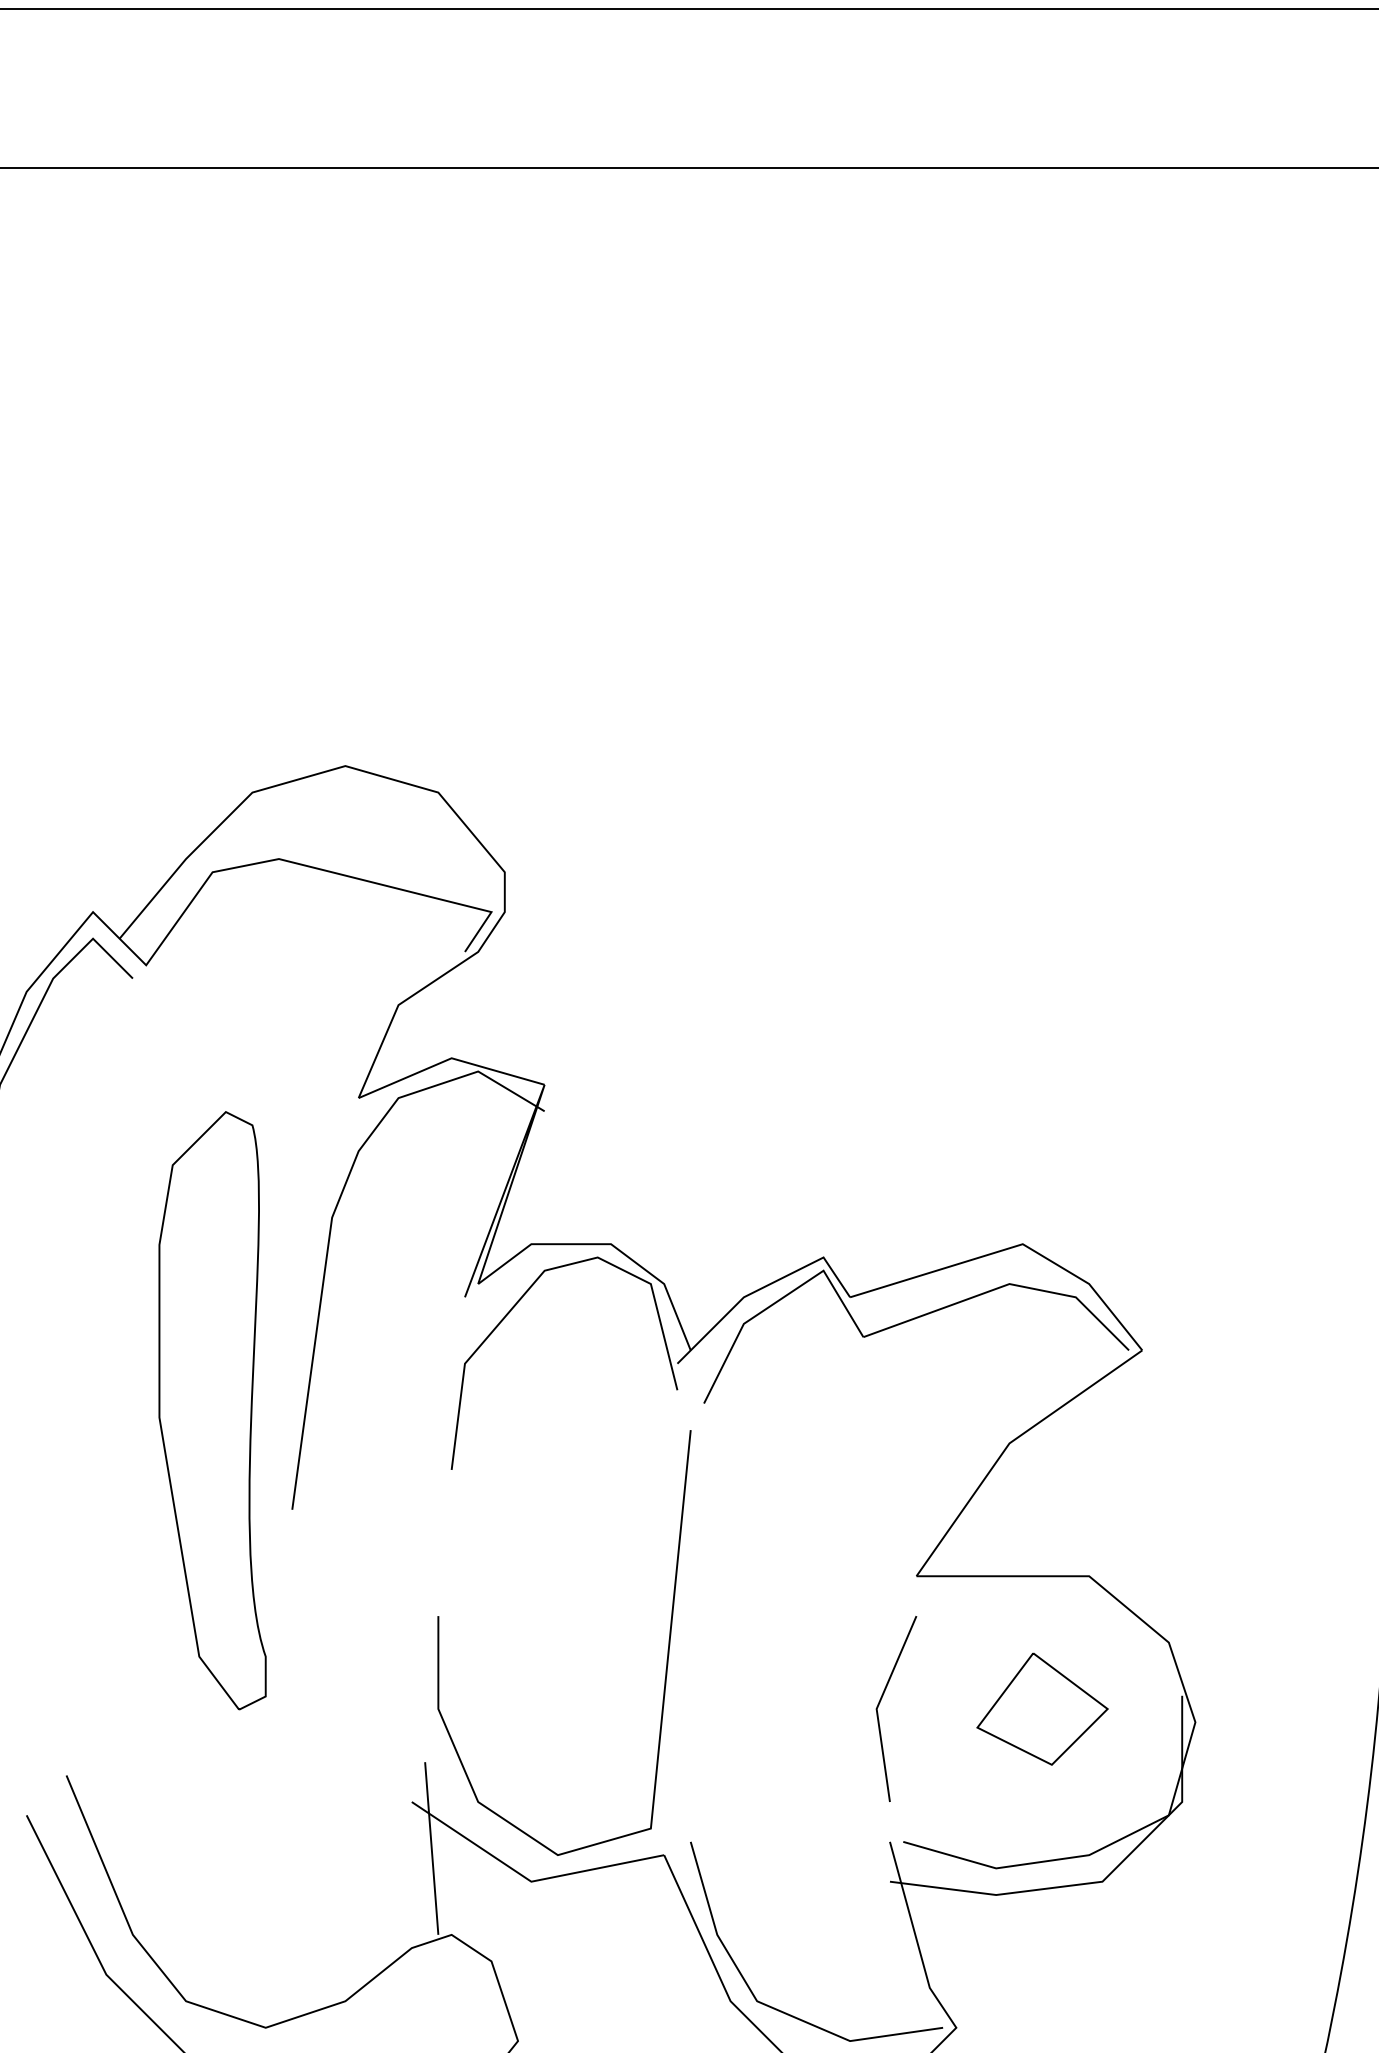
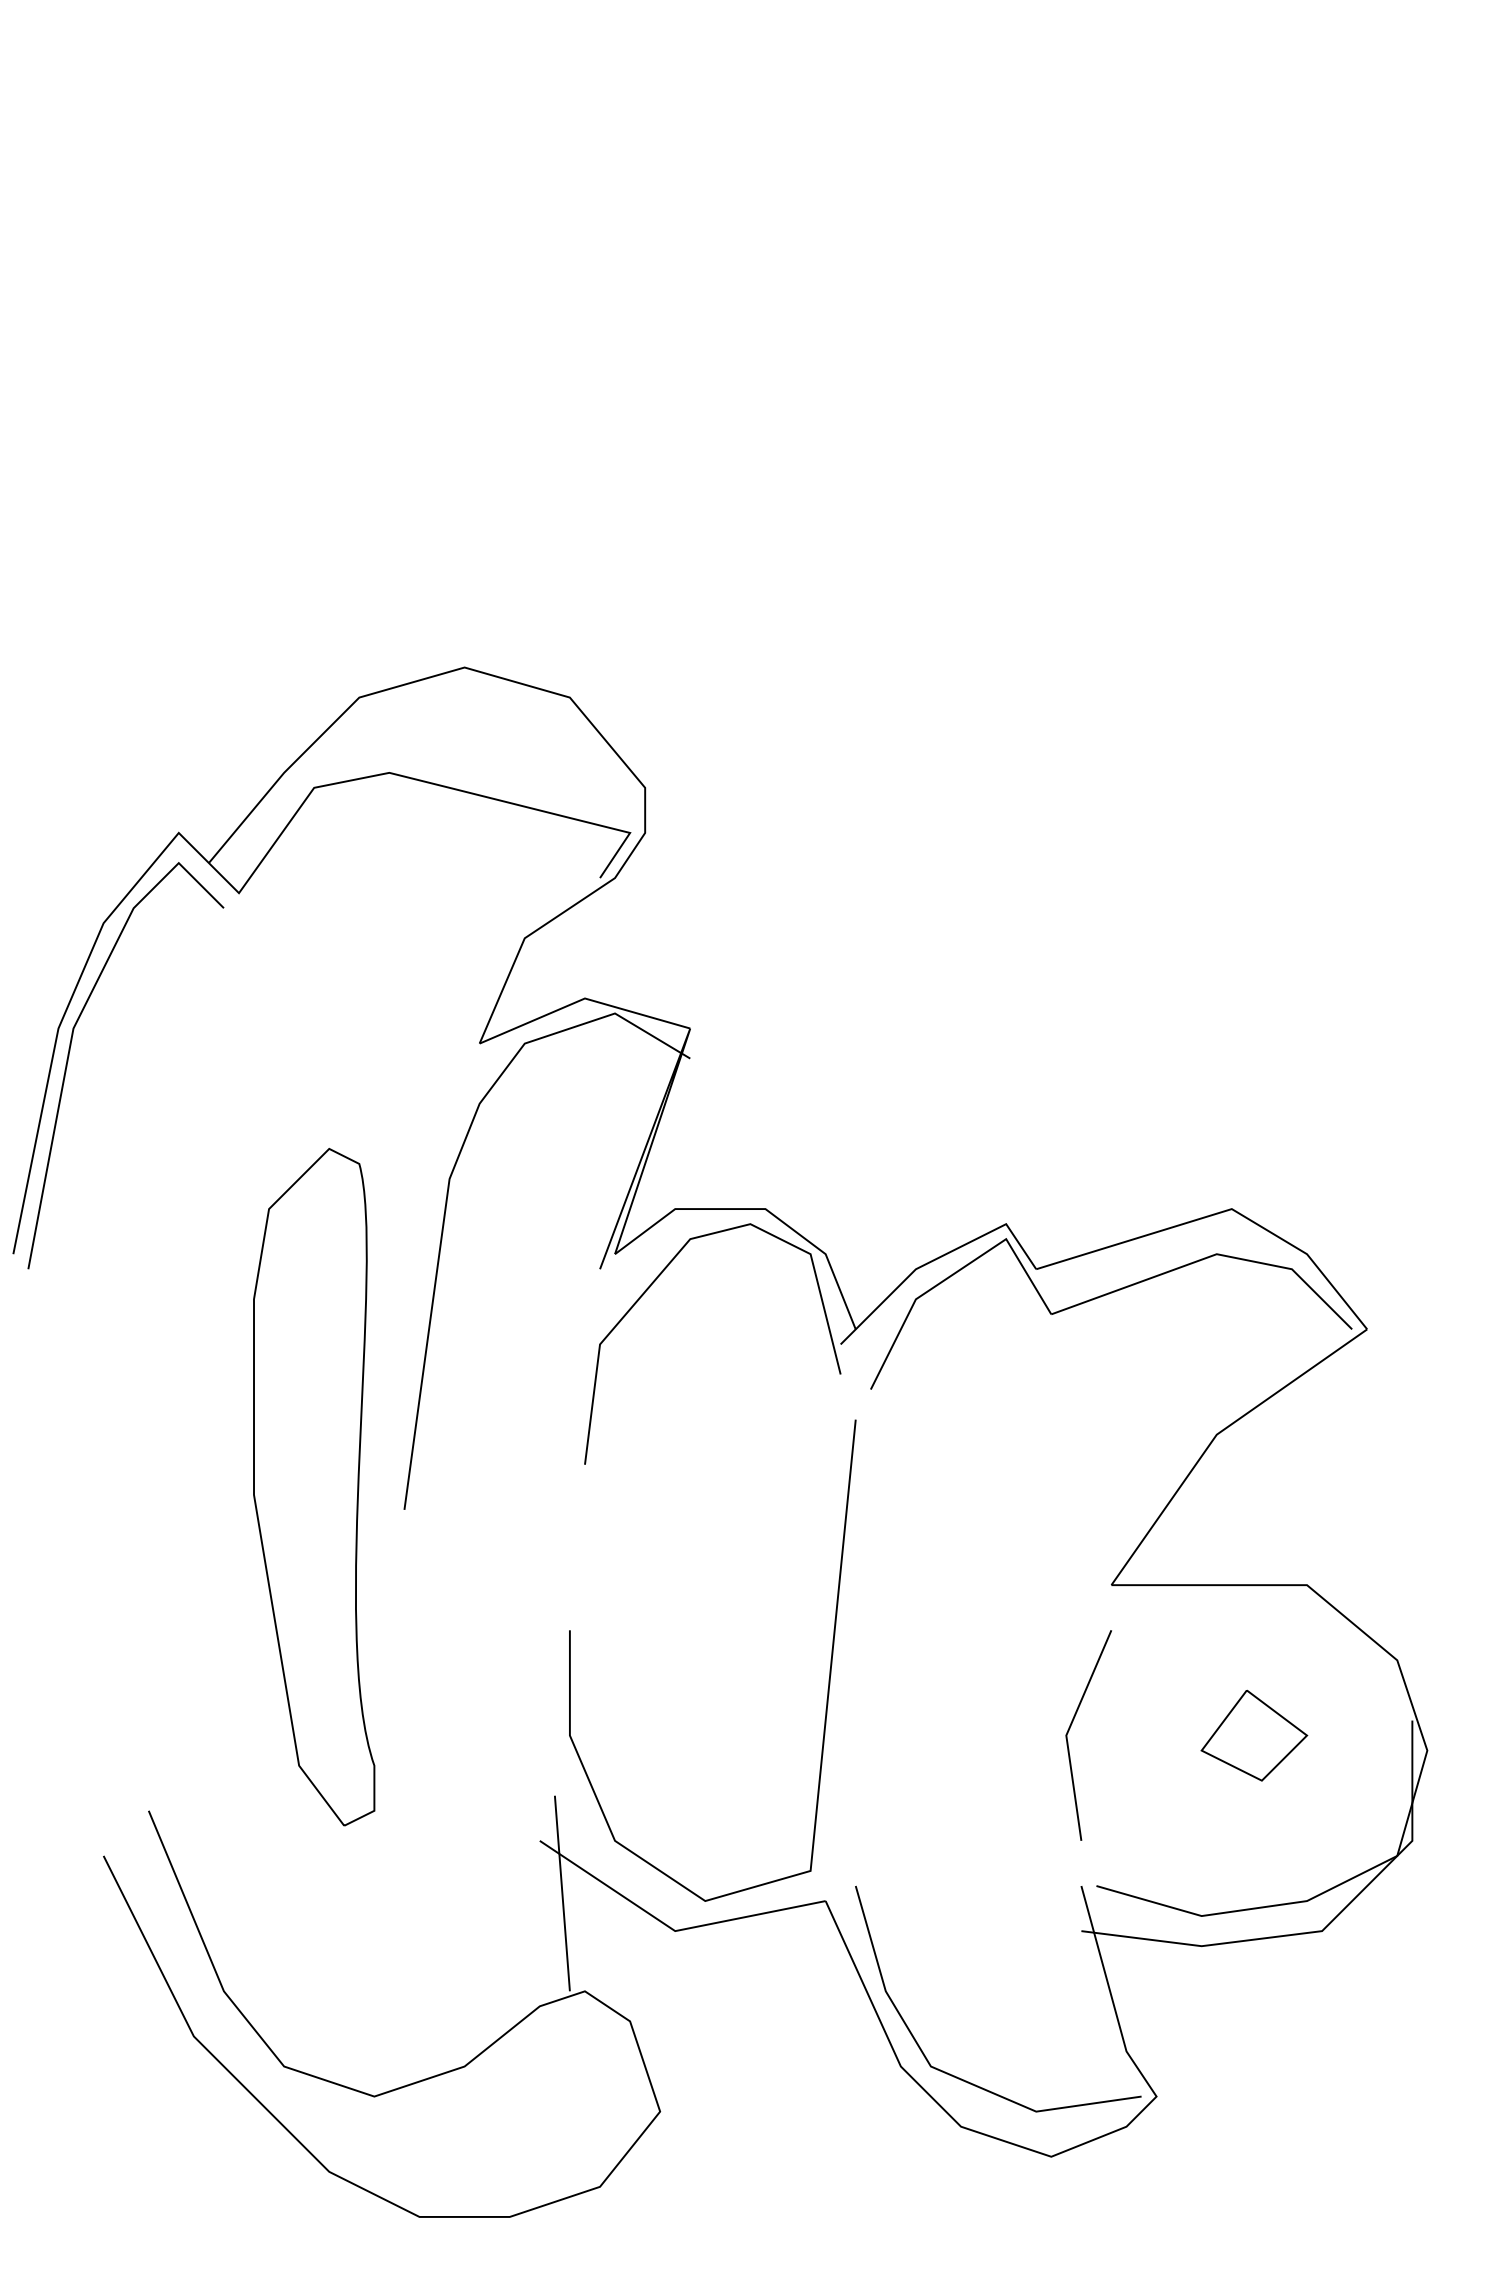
part: (212, 1410) -> (314, 1486), moved
part: (1042, 1708) -> (1254, 1734), size x0.71

